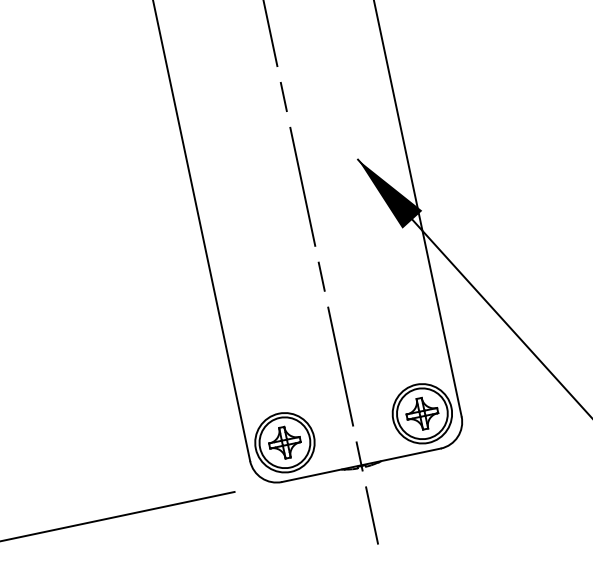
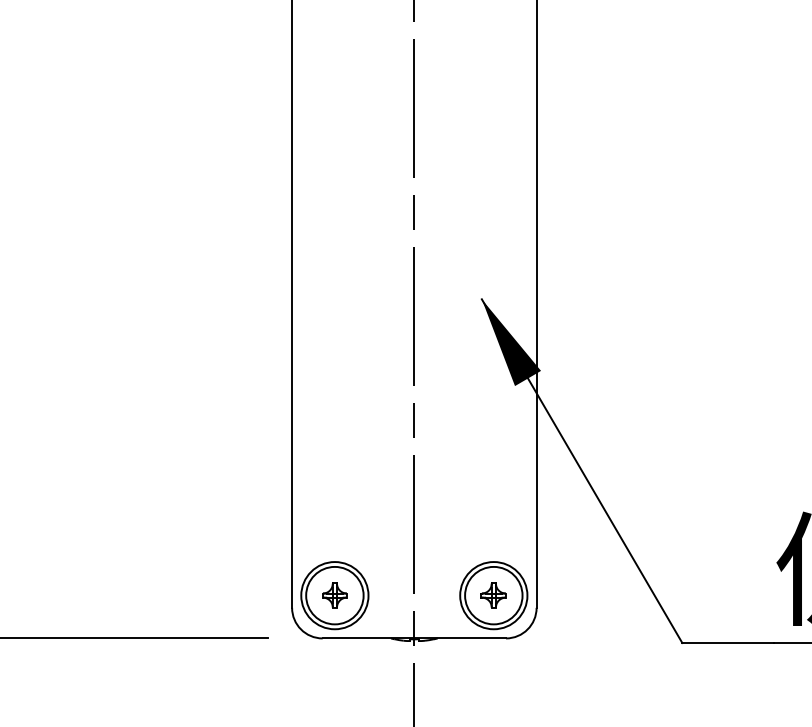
part: (422, 413) -> (493, 595), size x0.7
part: (284, 442) -> (334, 595), size x0.7

